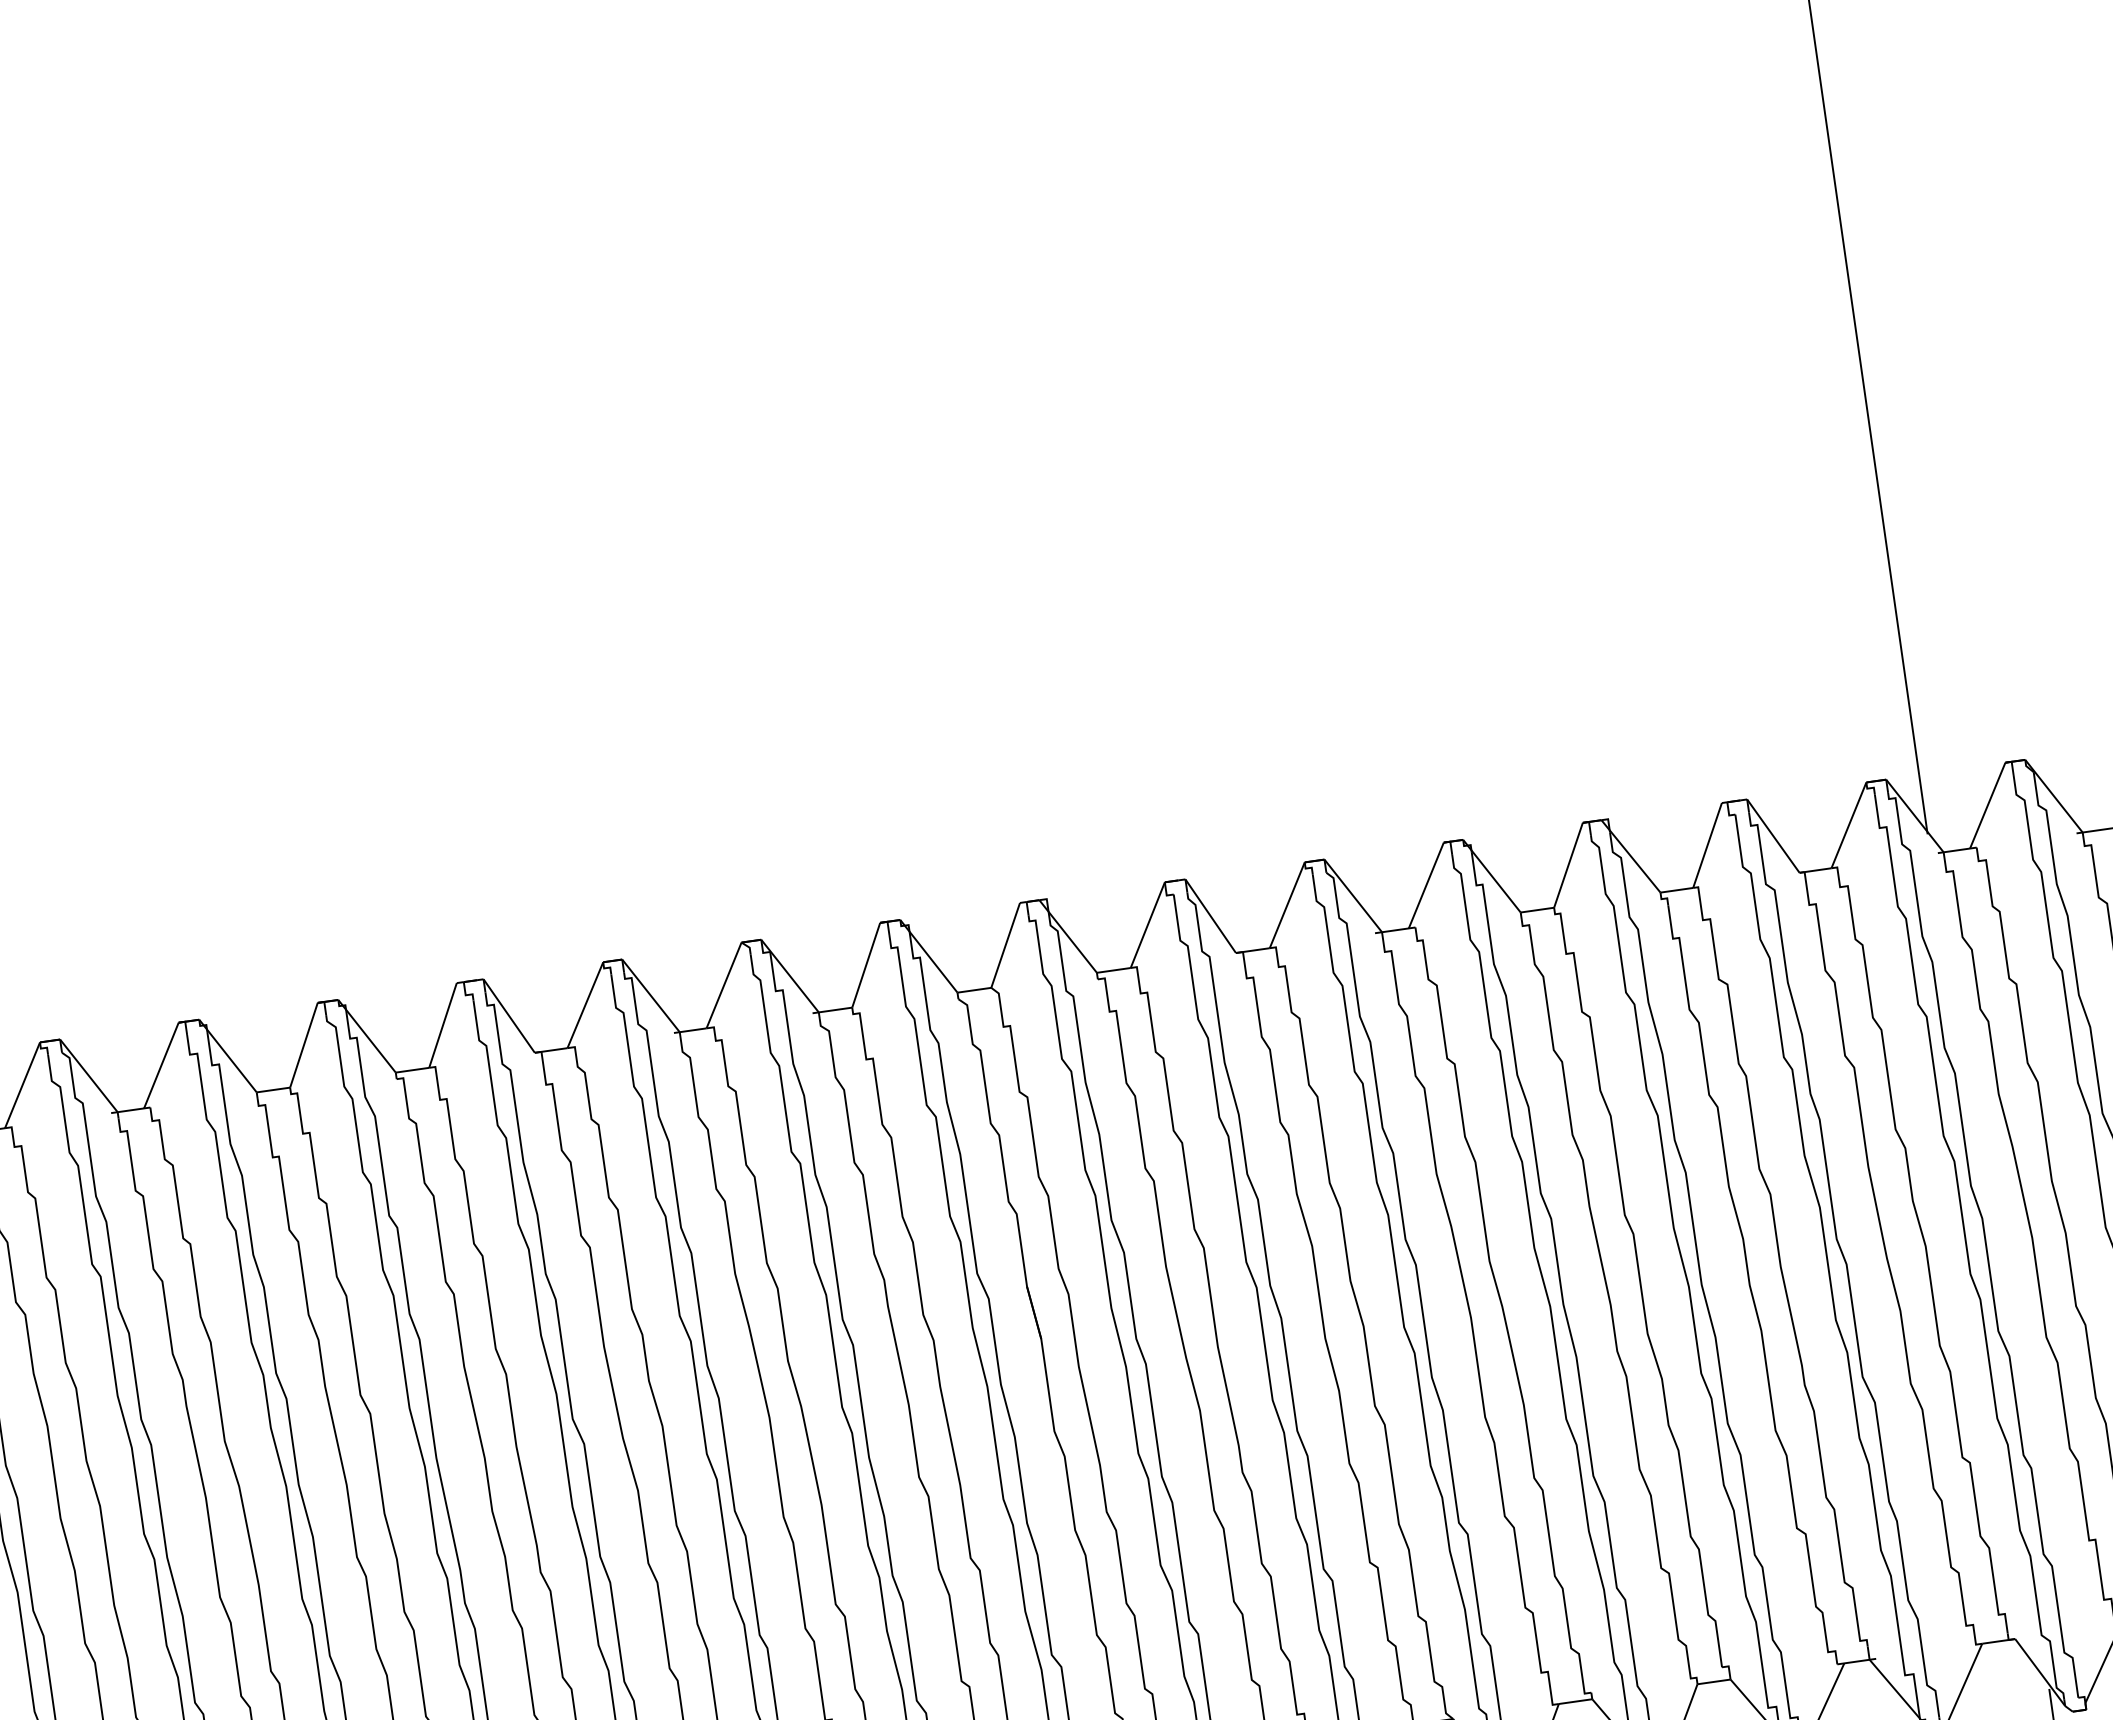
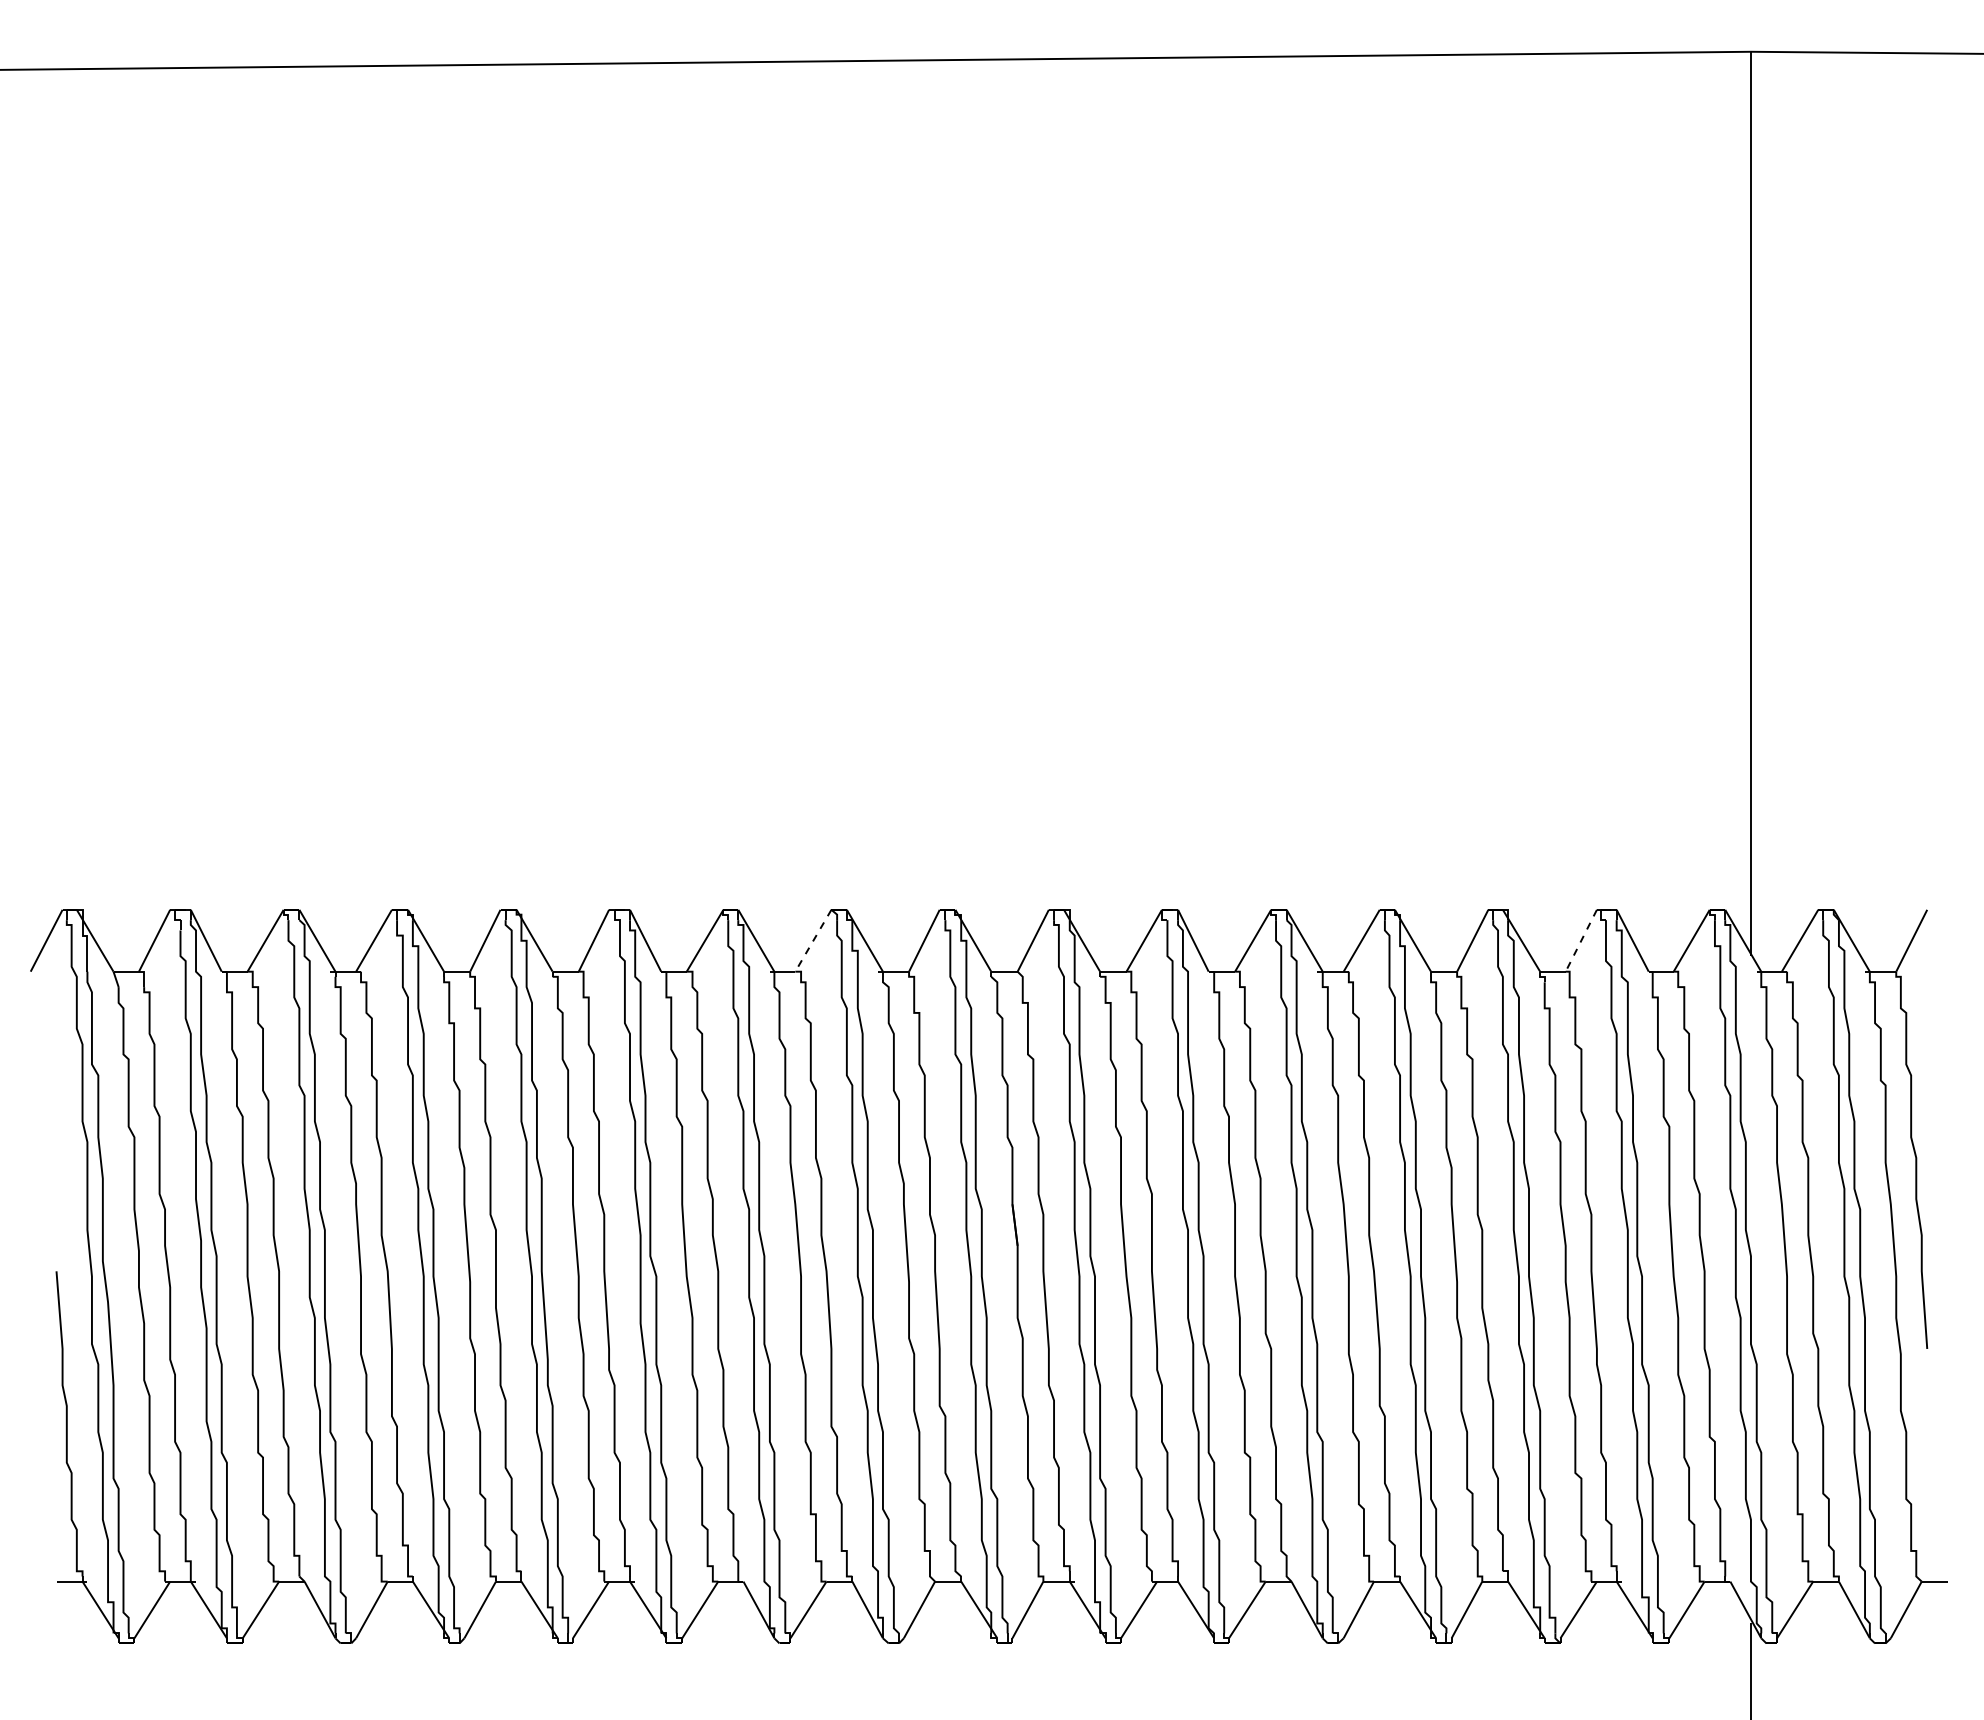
line: (1707, 845) -> (1581, 940), solid -> dashed
line: (724, 985) -> (813, 940), solid -> dashed

